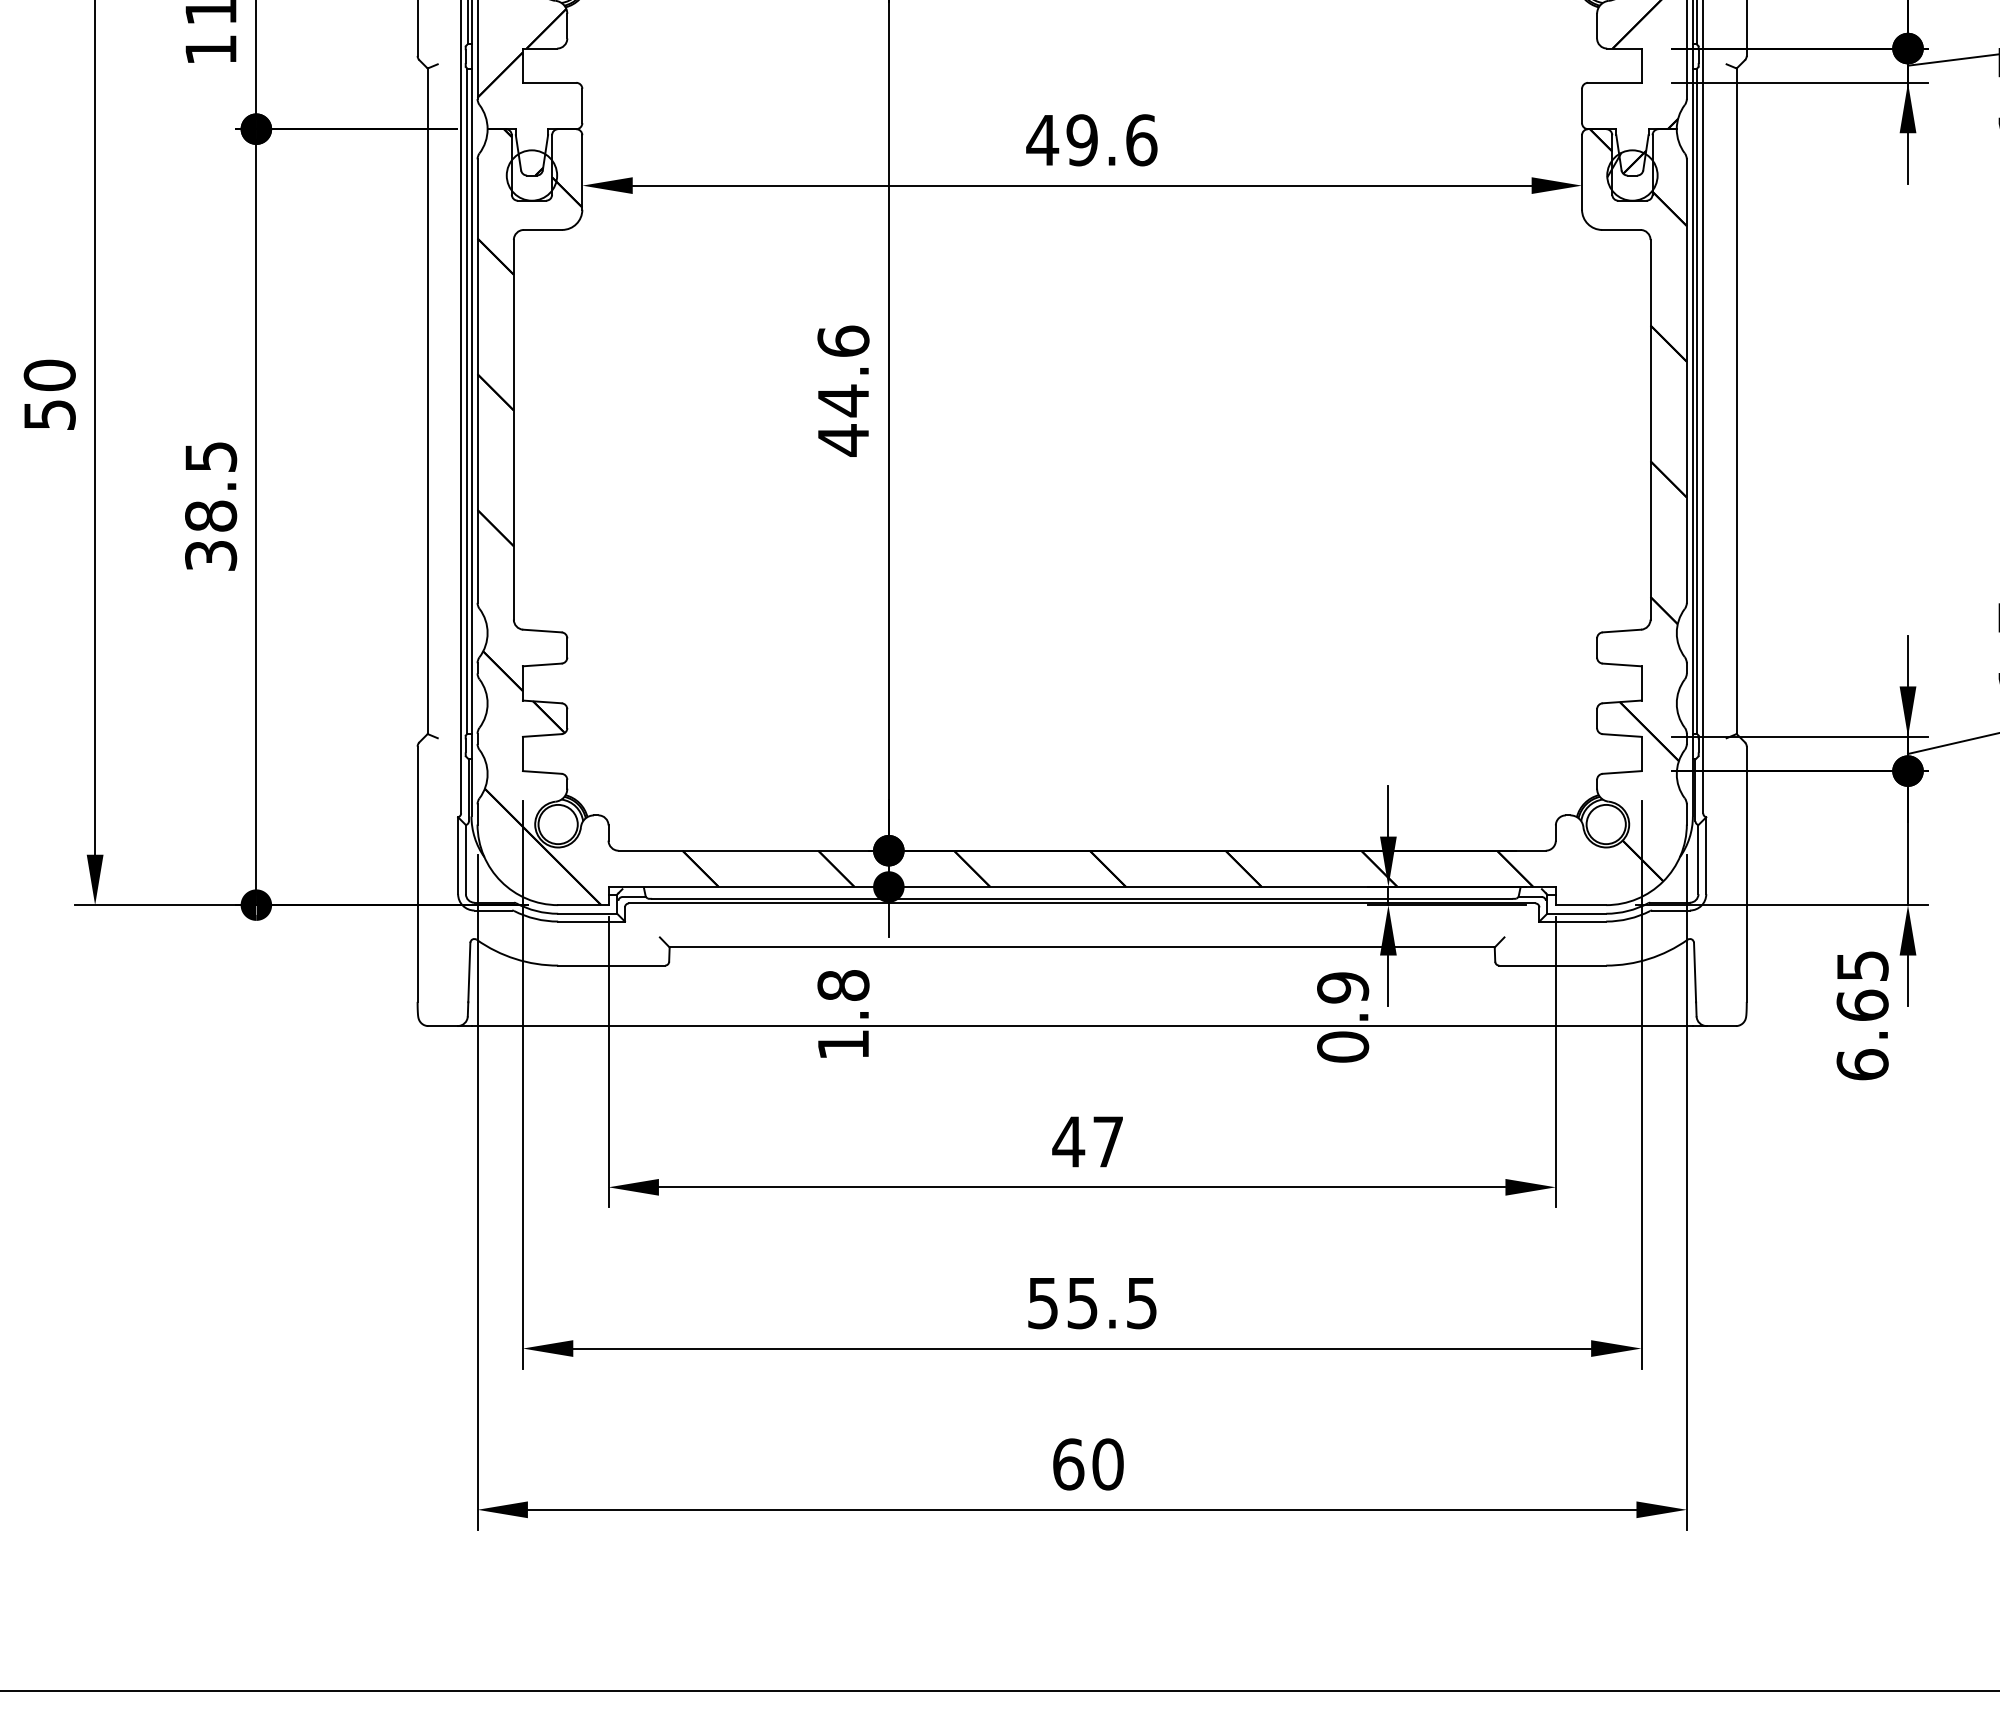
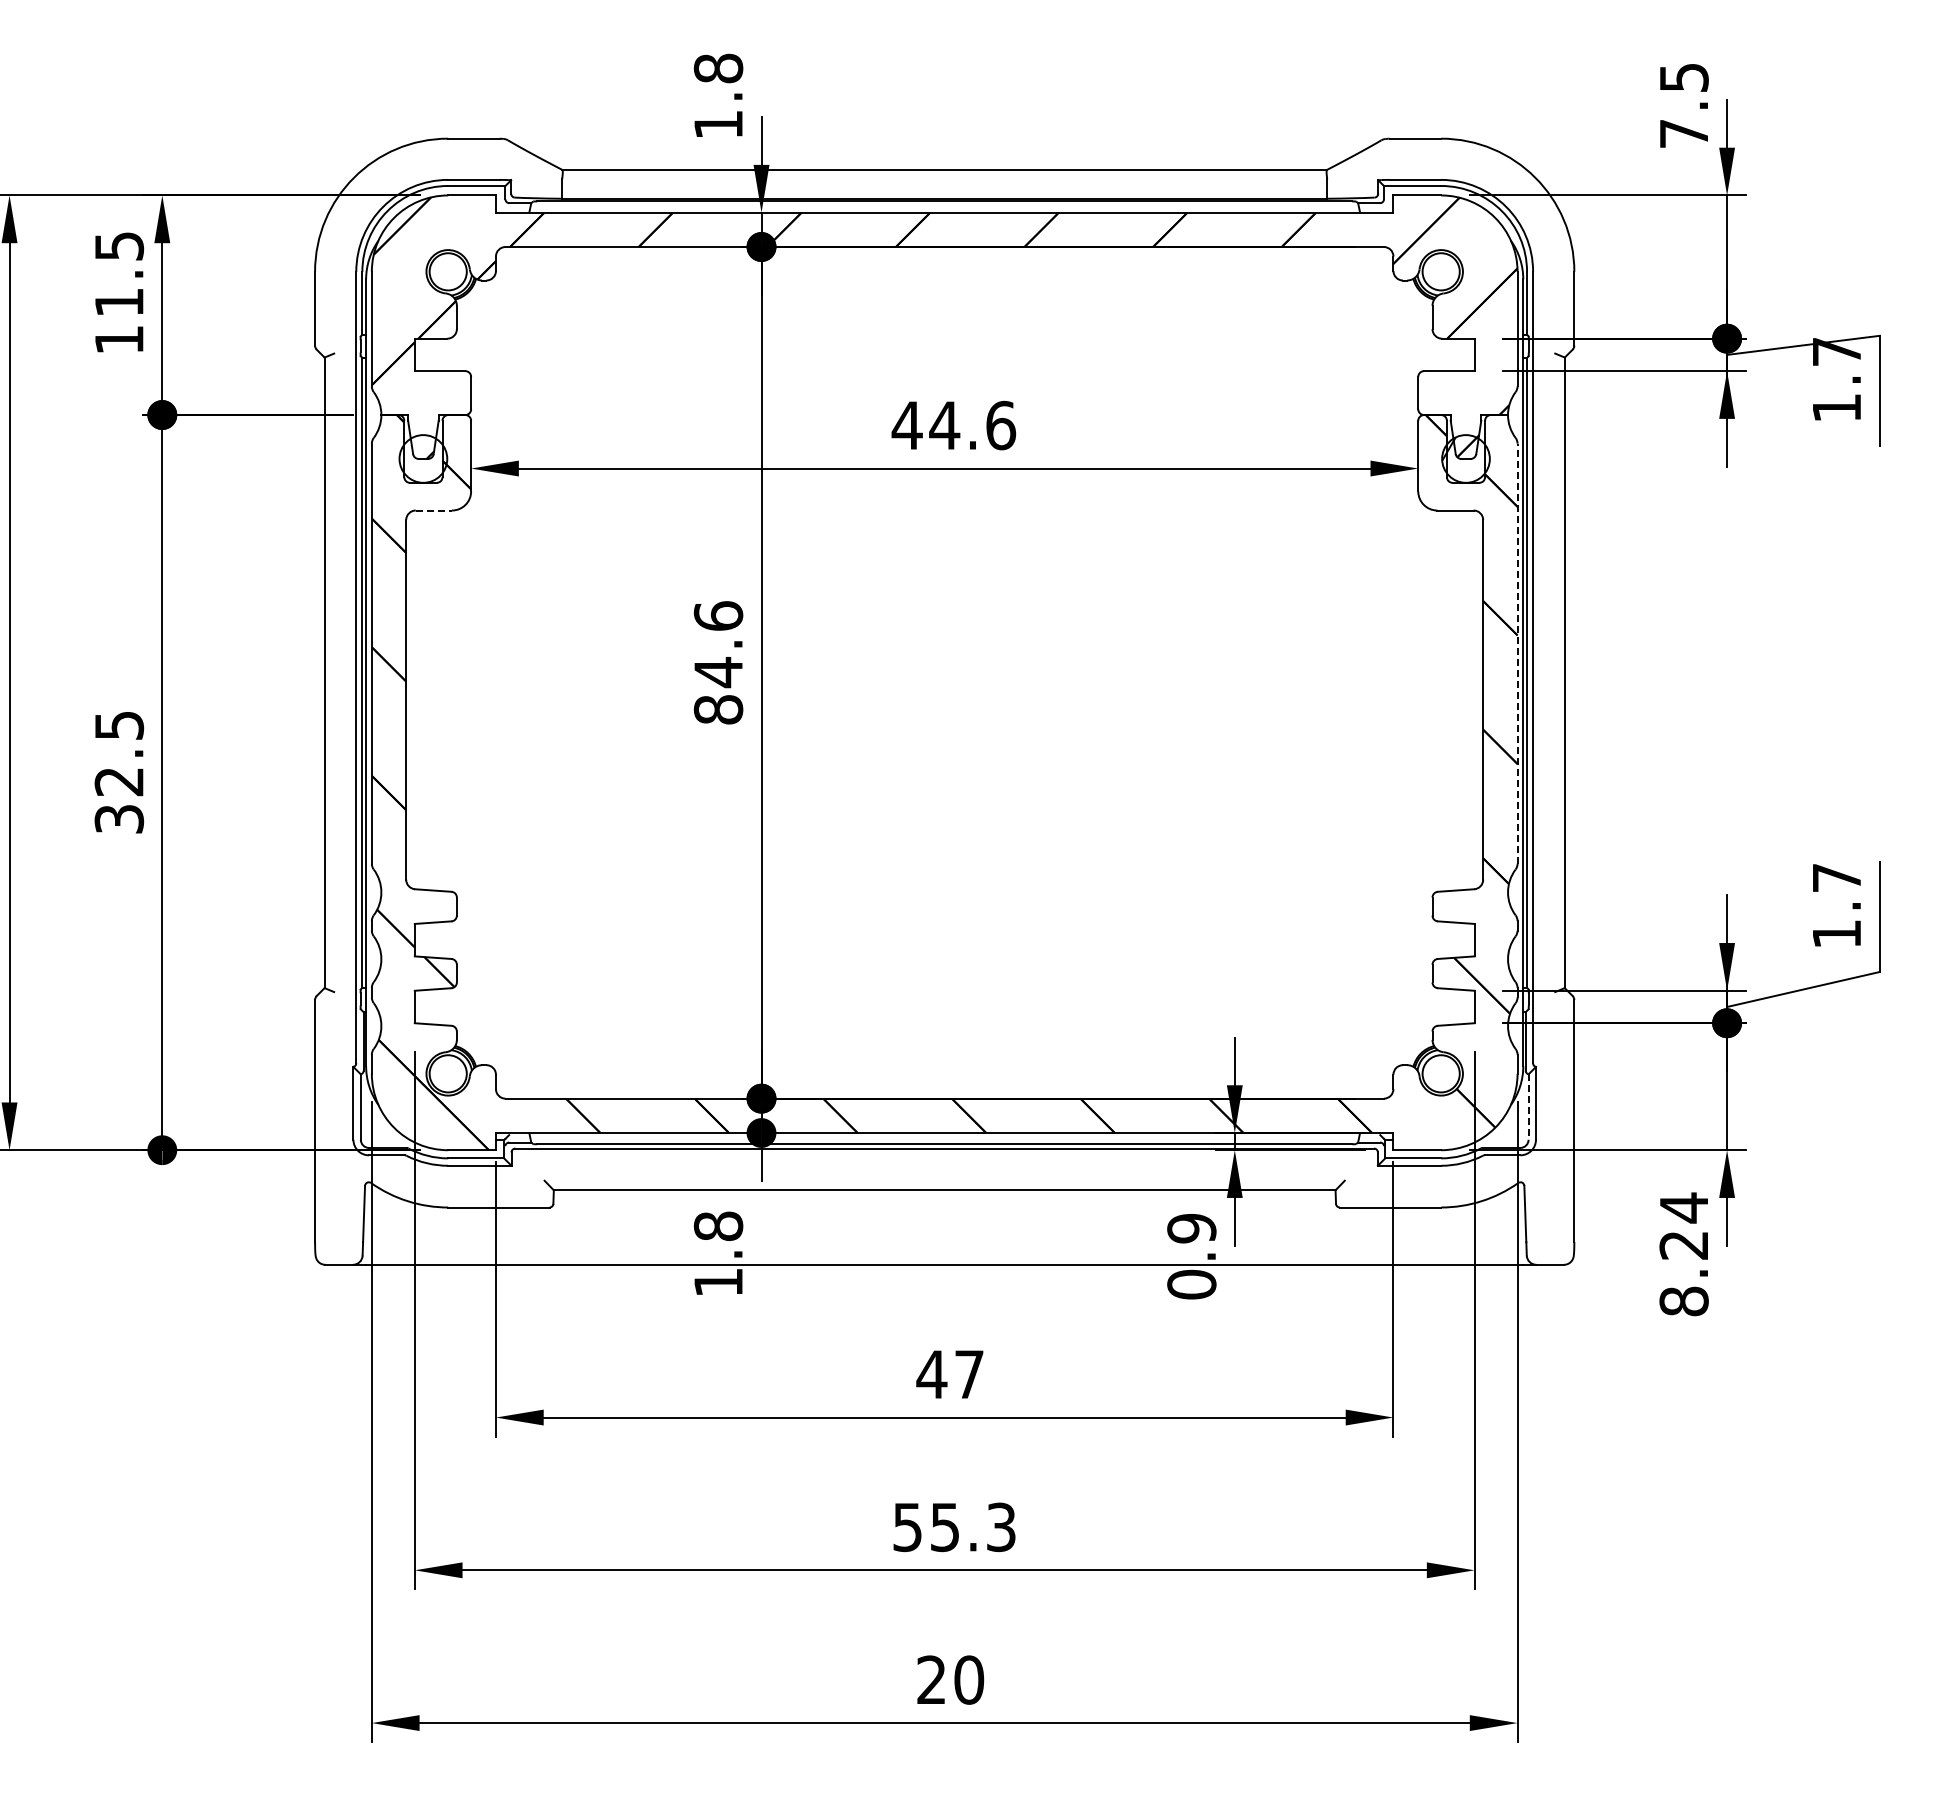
text: (1081, 140) -> (944, 425), 49.6 -> 44.6
line: (543, 229) -> (434, 510), solid -> dashed
line: (1686, 380) -> (1517, 653), solid -> dashed
text: (843, 439) -> (718, 709), 44.6 -> 84.6
text: (211, 515) -> (119, 781), 38.5 -> 32.5
line: (1698, 860) -> (1528, 1107), solid -> dashed
text: (1861, 1015) -> (1683, 1254), 6.65 -> 8.24
text: (1142, 1302) -> (1001, 1526), 55.5 -> 55.3
text: (1068, 1463) -> (931, 1679), 60 -> 20

